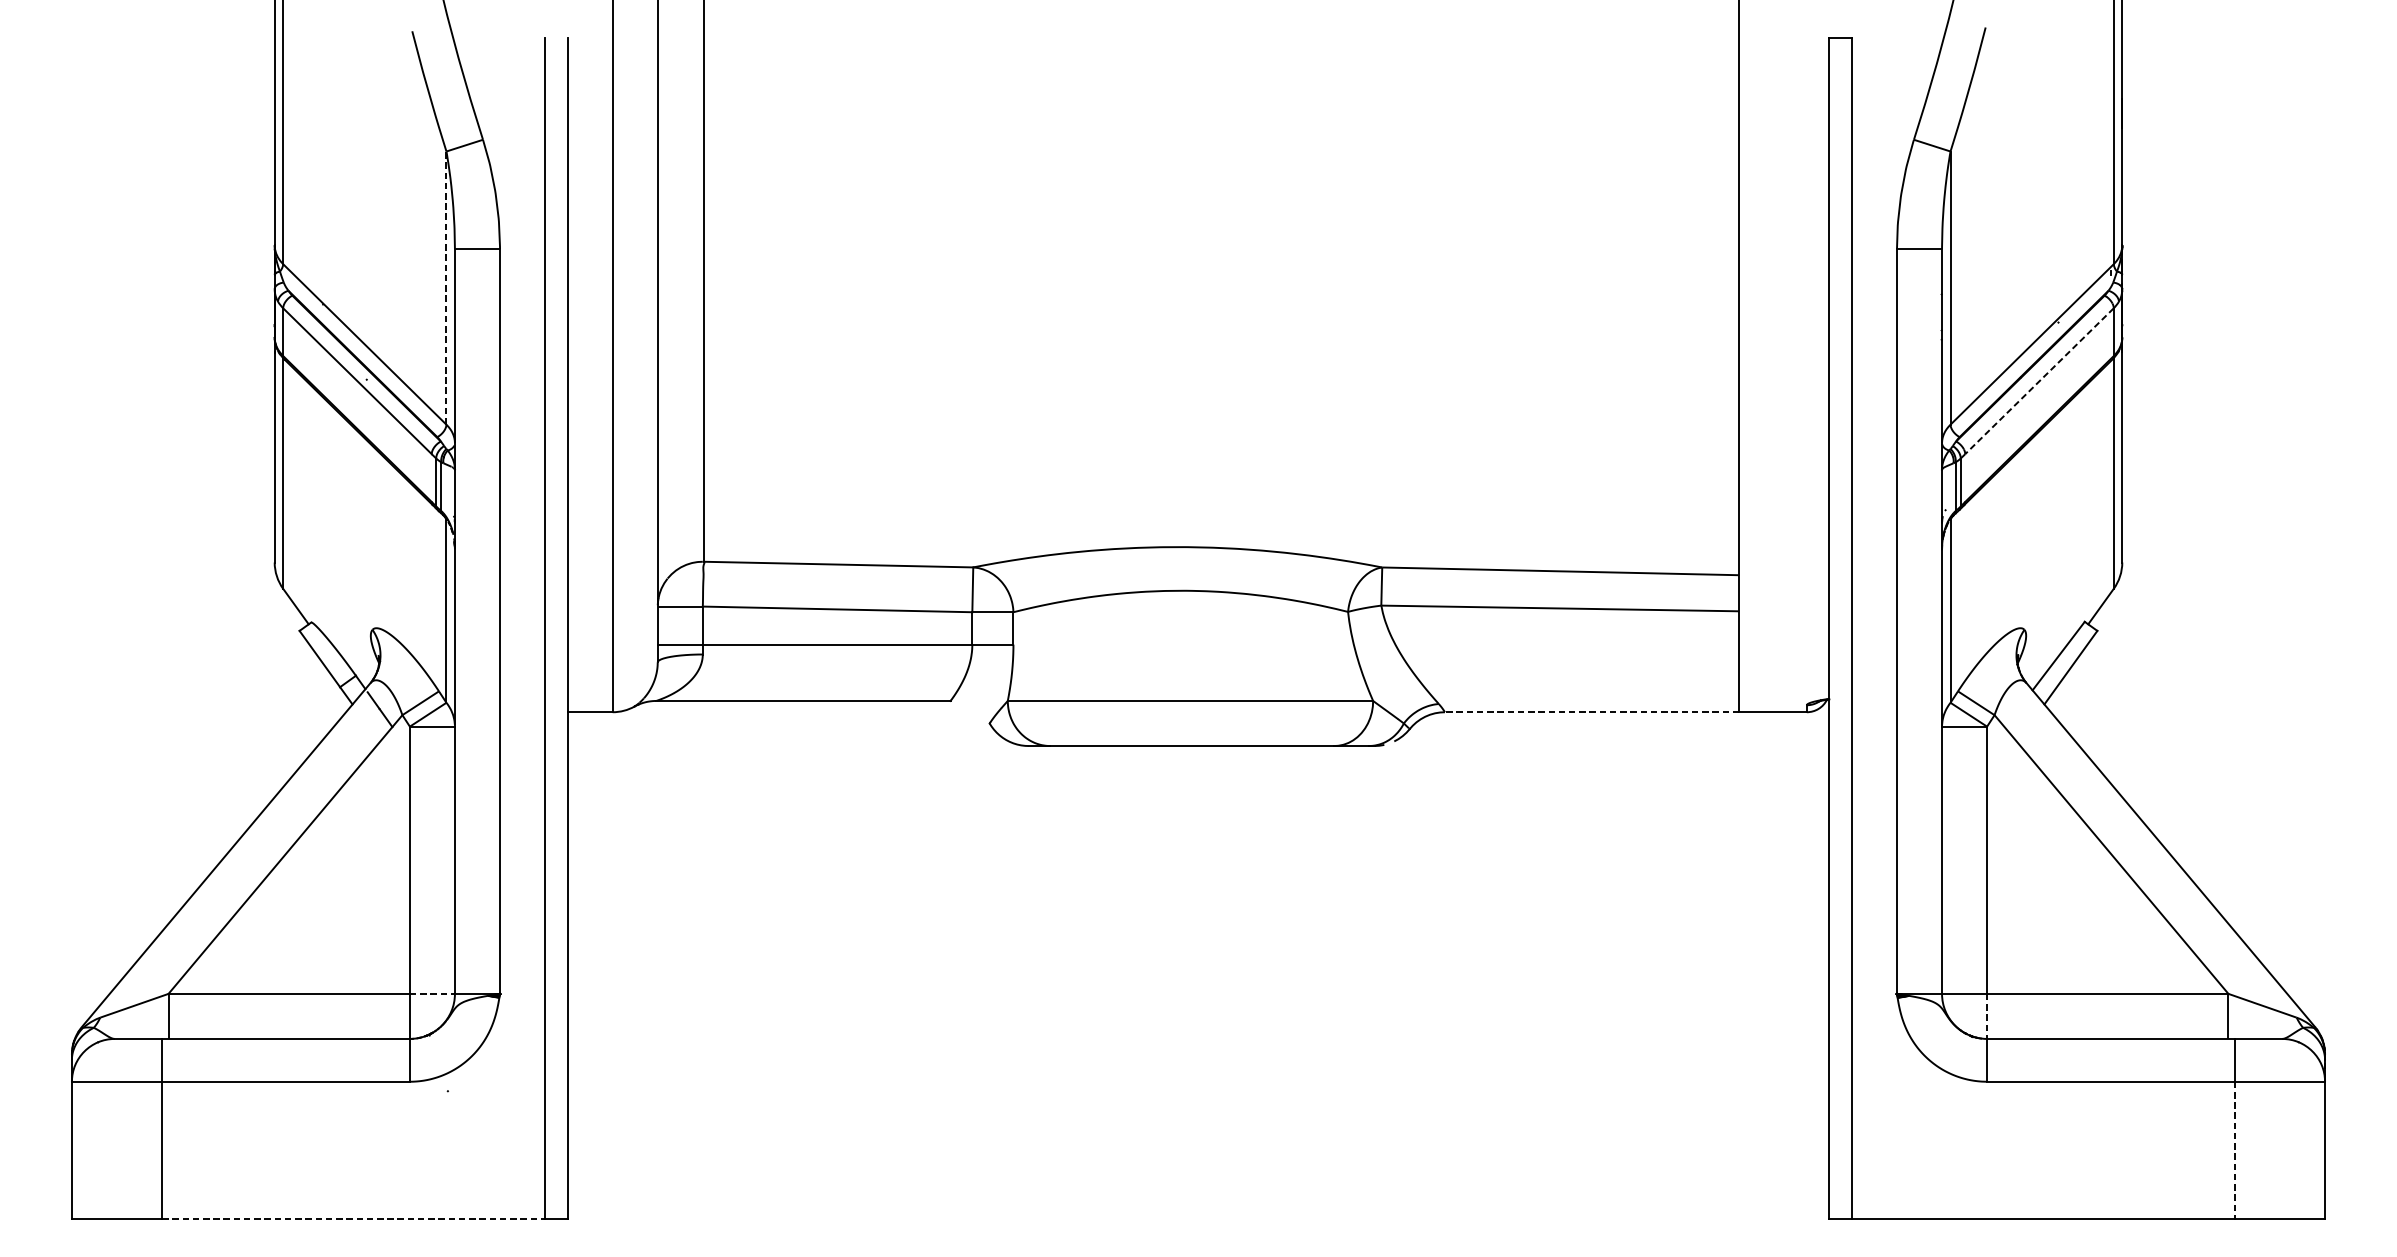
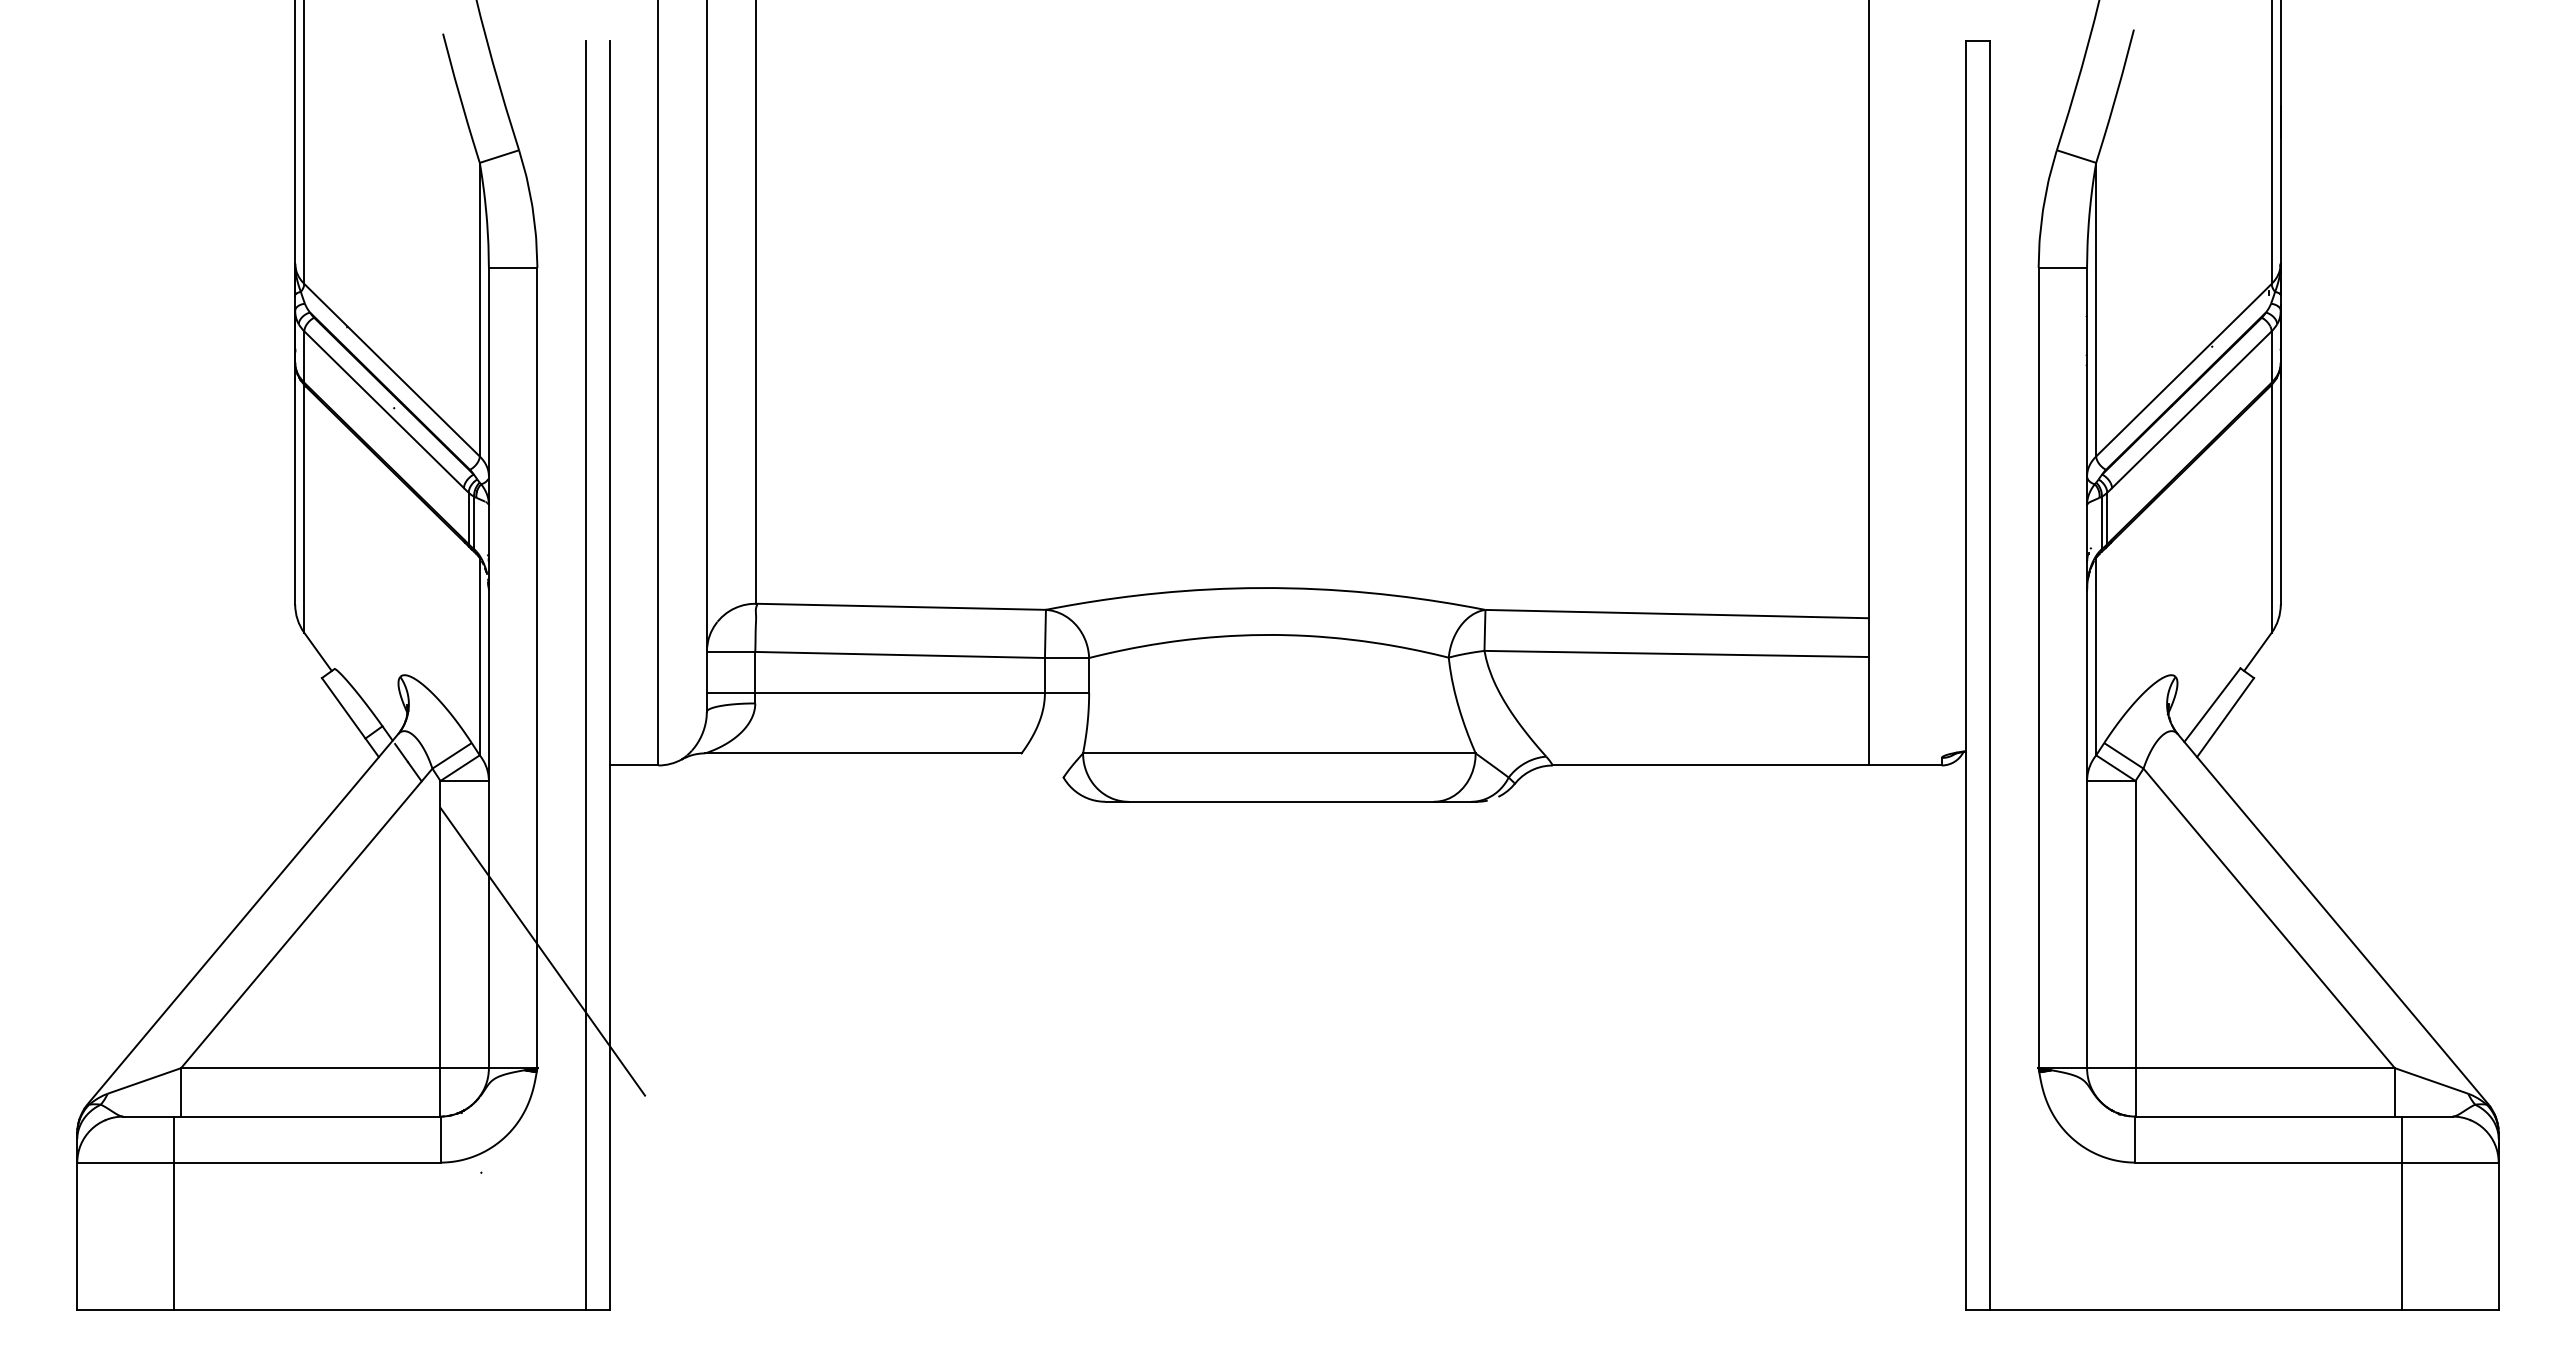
line: (446, 287) -> (479, 309), dashed -> solid
line: (2039, 380) -> (2191, 409), dashed -> solid
line: (1591, 712) -> (1710, 765), dashed -> solid
line: (504, 885) -> (542, 951), added
line: (433, 994) -> (465, 1068), dashed -> solid
line: (1987, 1016) -> (2135, 1092), dashed -> solid
line: (2234, 1150) -> (2401, 1236), dashed -> solid
line: (353, 1219) -> (379, 1310), dashed -> solid

